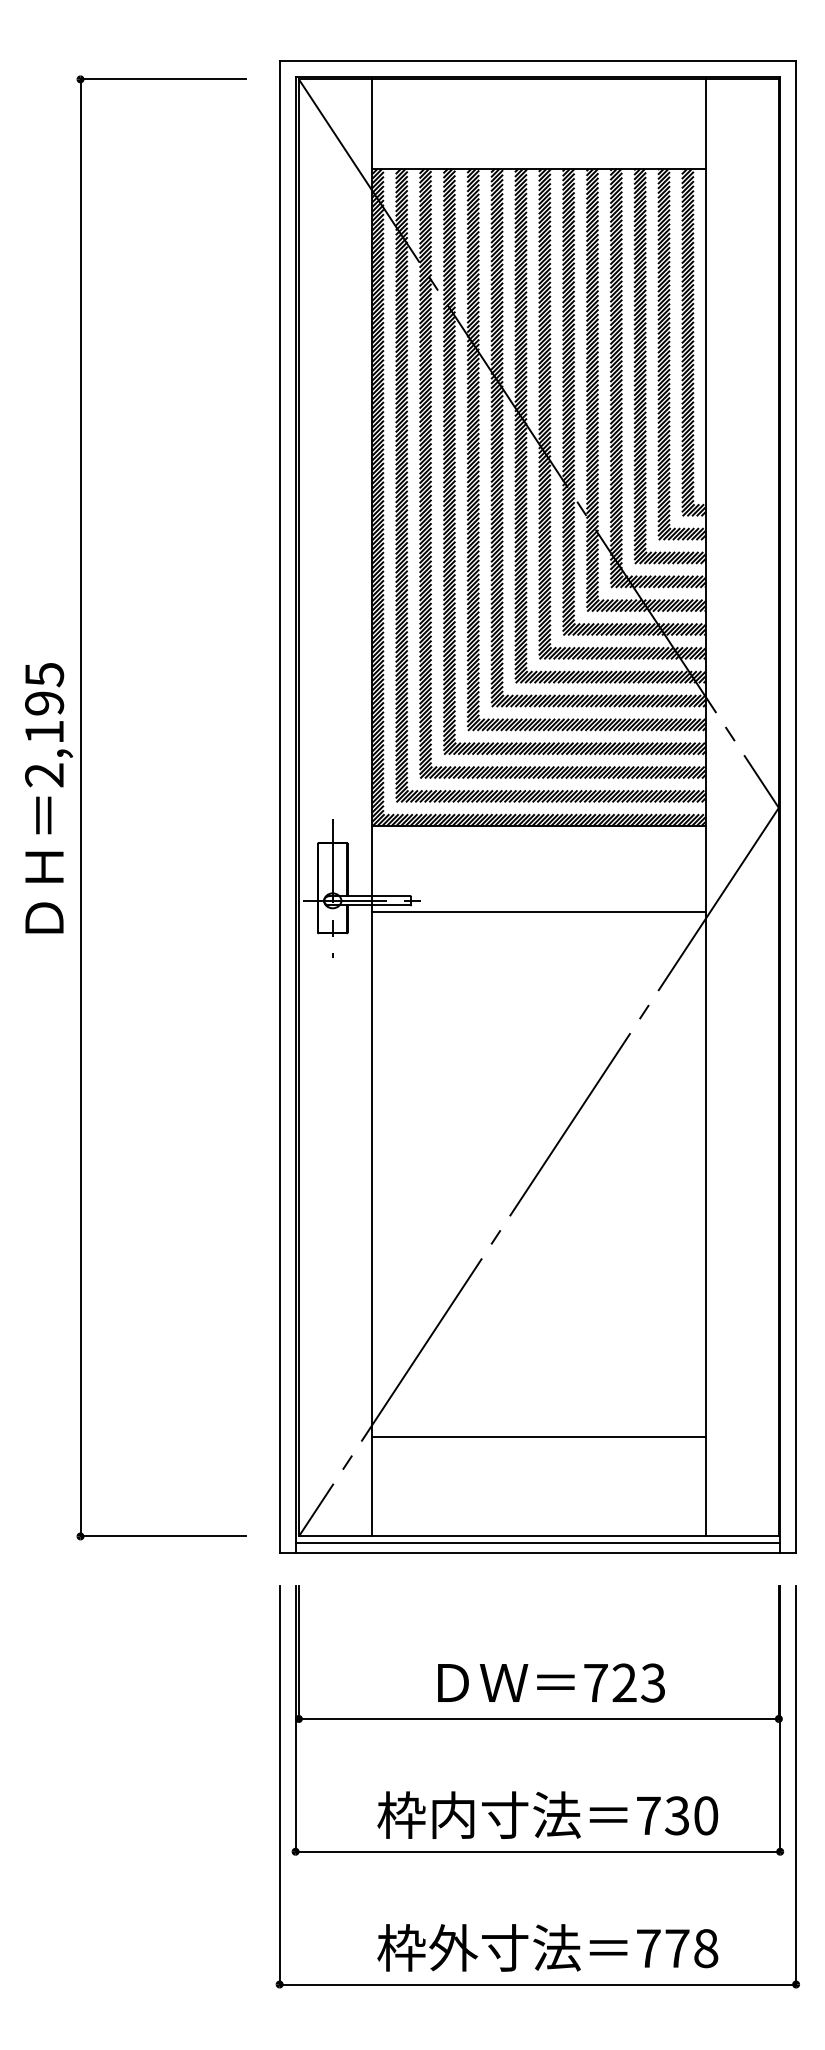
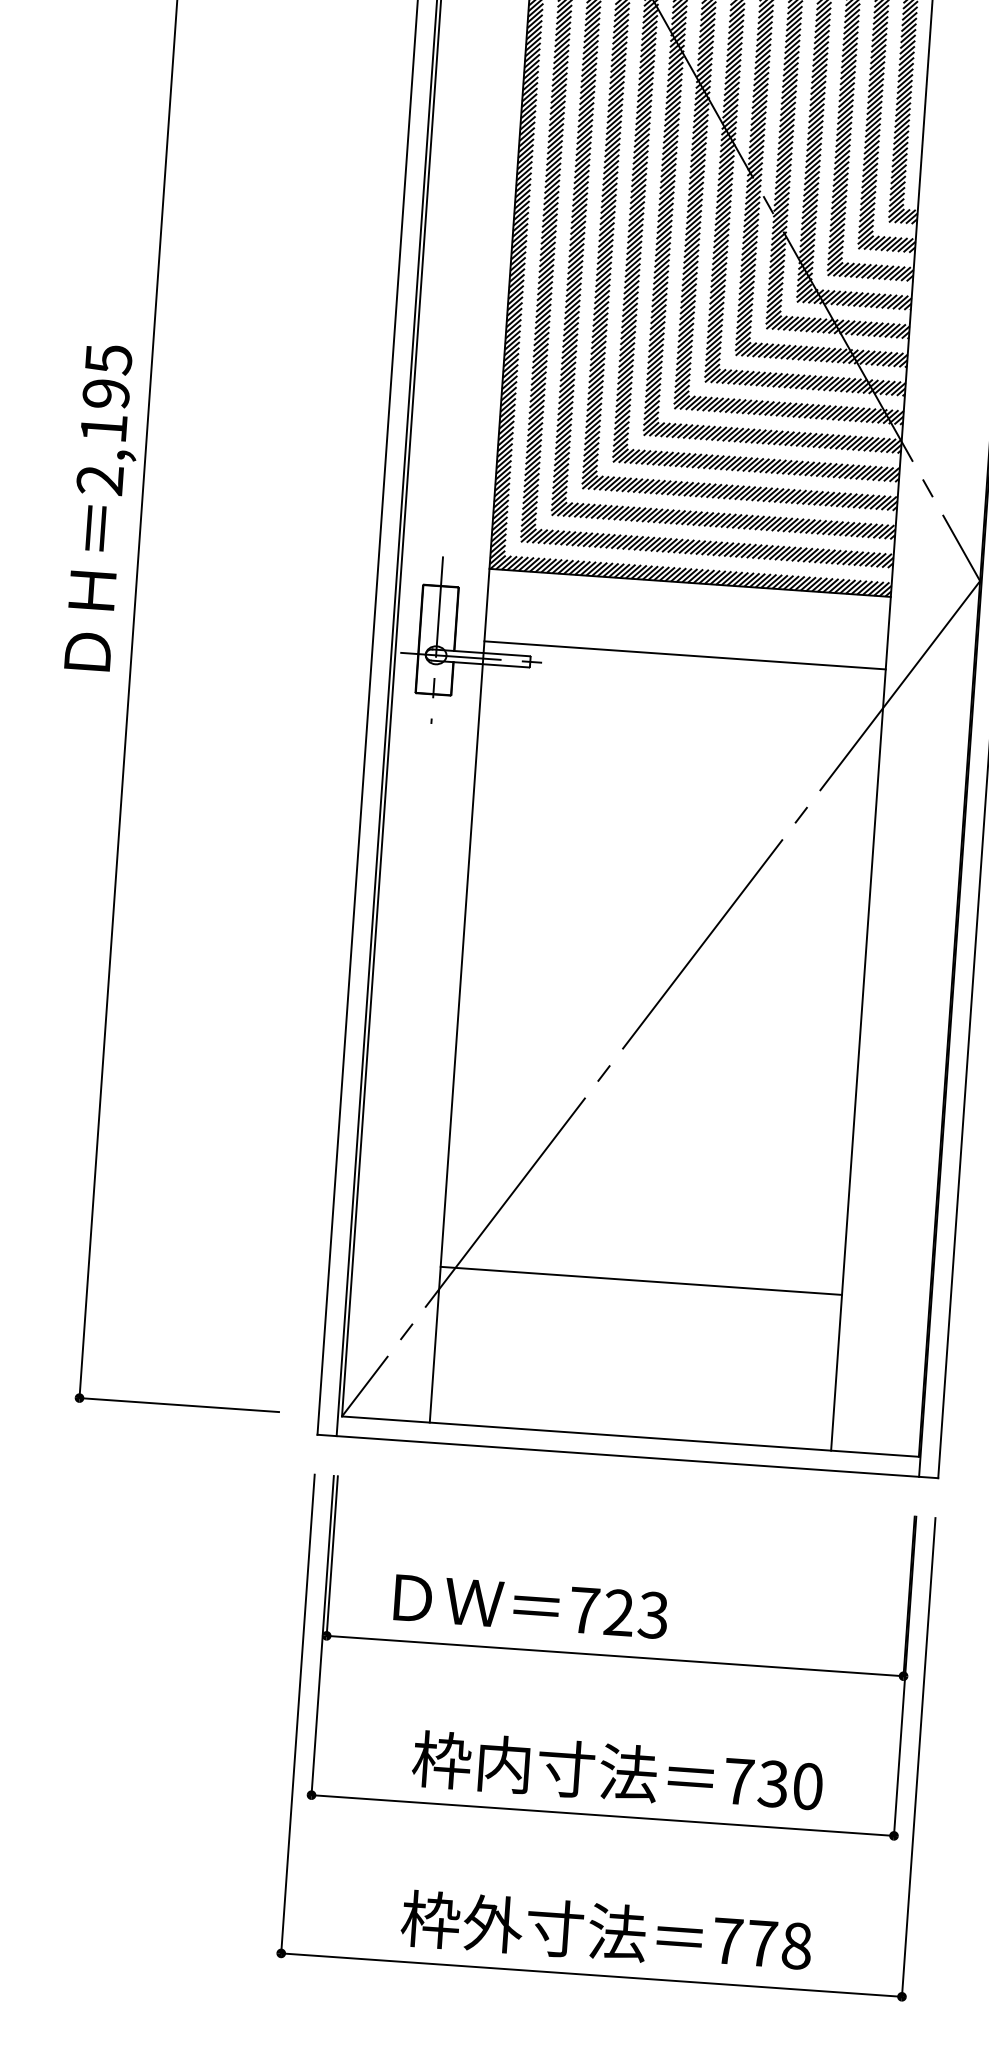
line: (538, 912) -> (684, 655), moved
line: (538, 1436) -> (640, 1280), moved
line: (537, 1543) -> (628, 1444), removed
text: (551, 1682) -> (531, 1606), moved

